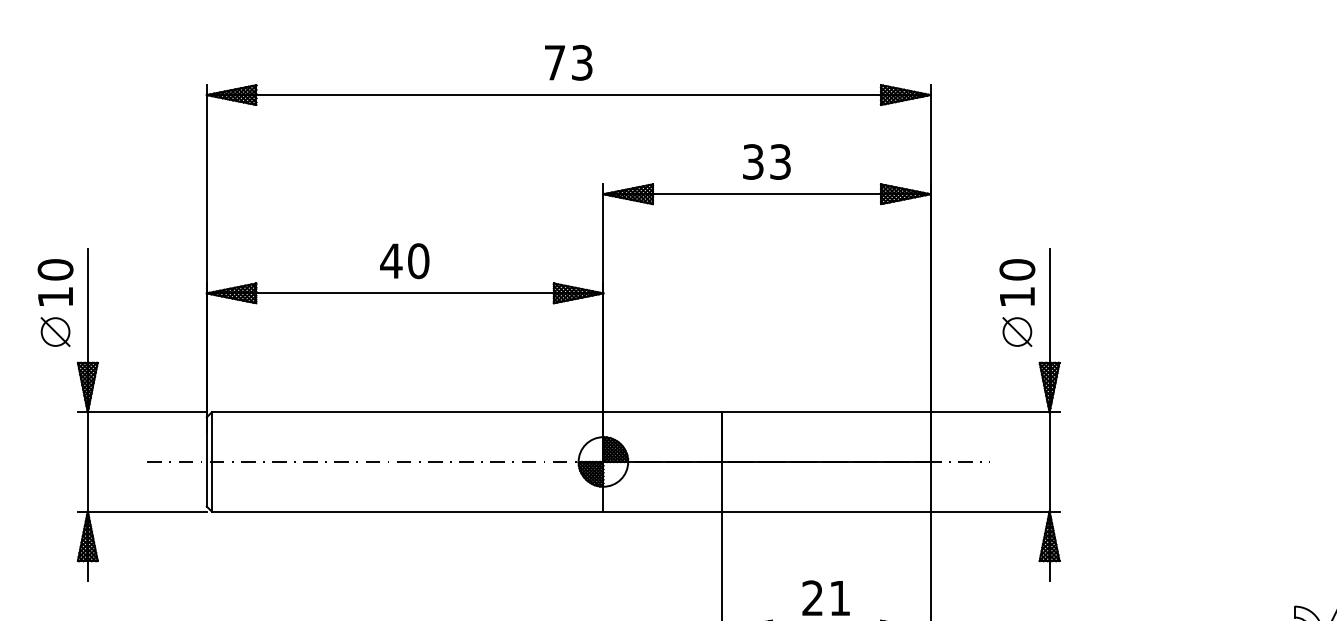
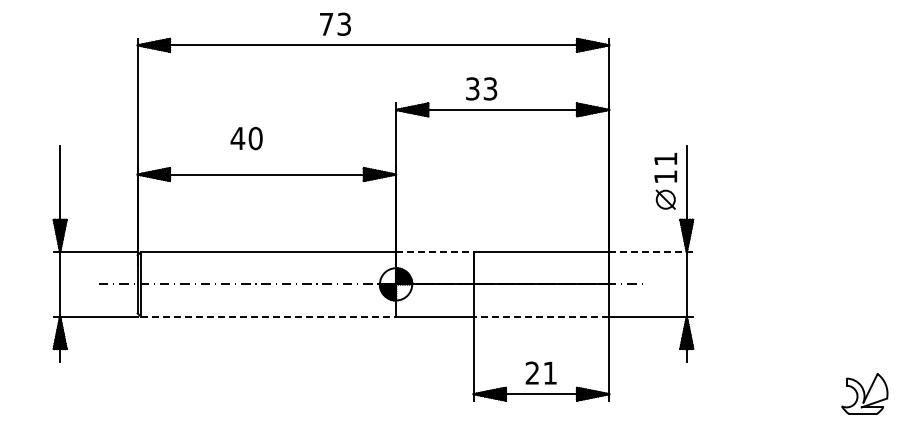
text: (568, 61) -> (335, 23), moved
text: (766, 161) -> (481, 88), moved
text: (404, 261) -> (246, 138), moved
text: (1016, 270) -> (665, 159), 10 -> 11
part: (54, 302) -> (38, 180), removed
line: (662, 413) -> (434, 252), solid -> dashed
line: (995, 413) -> (651, 252), solid -> dashed
line: (407, 511) -> (268, 316), solid -> dashed
line: (826, 511) -> (541, 316), solid -> dashed

